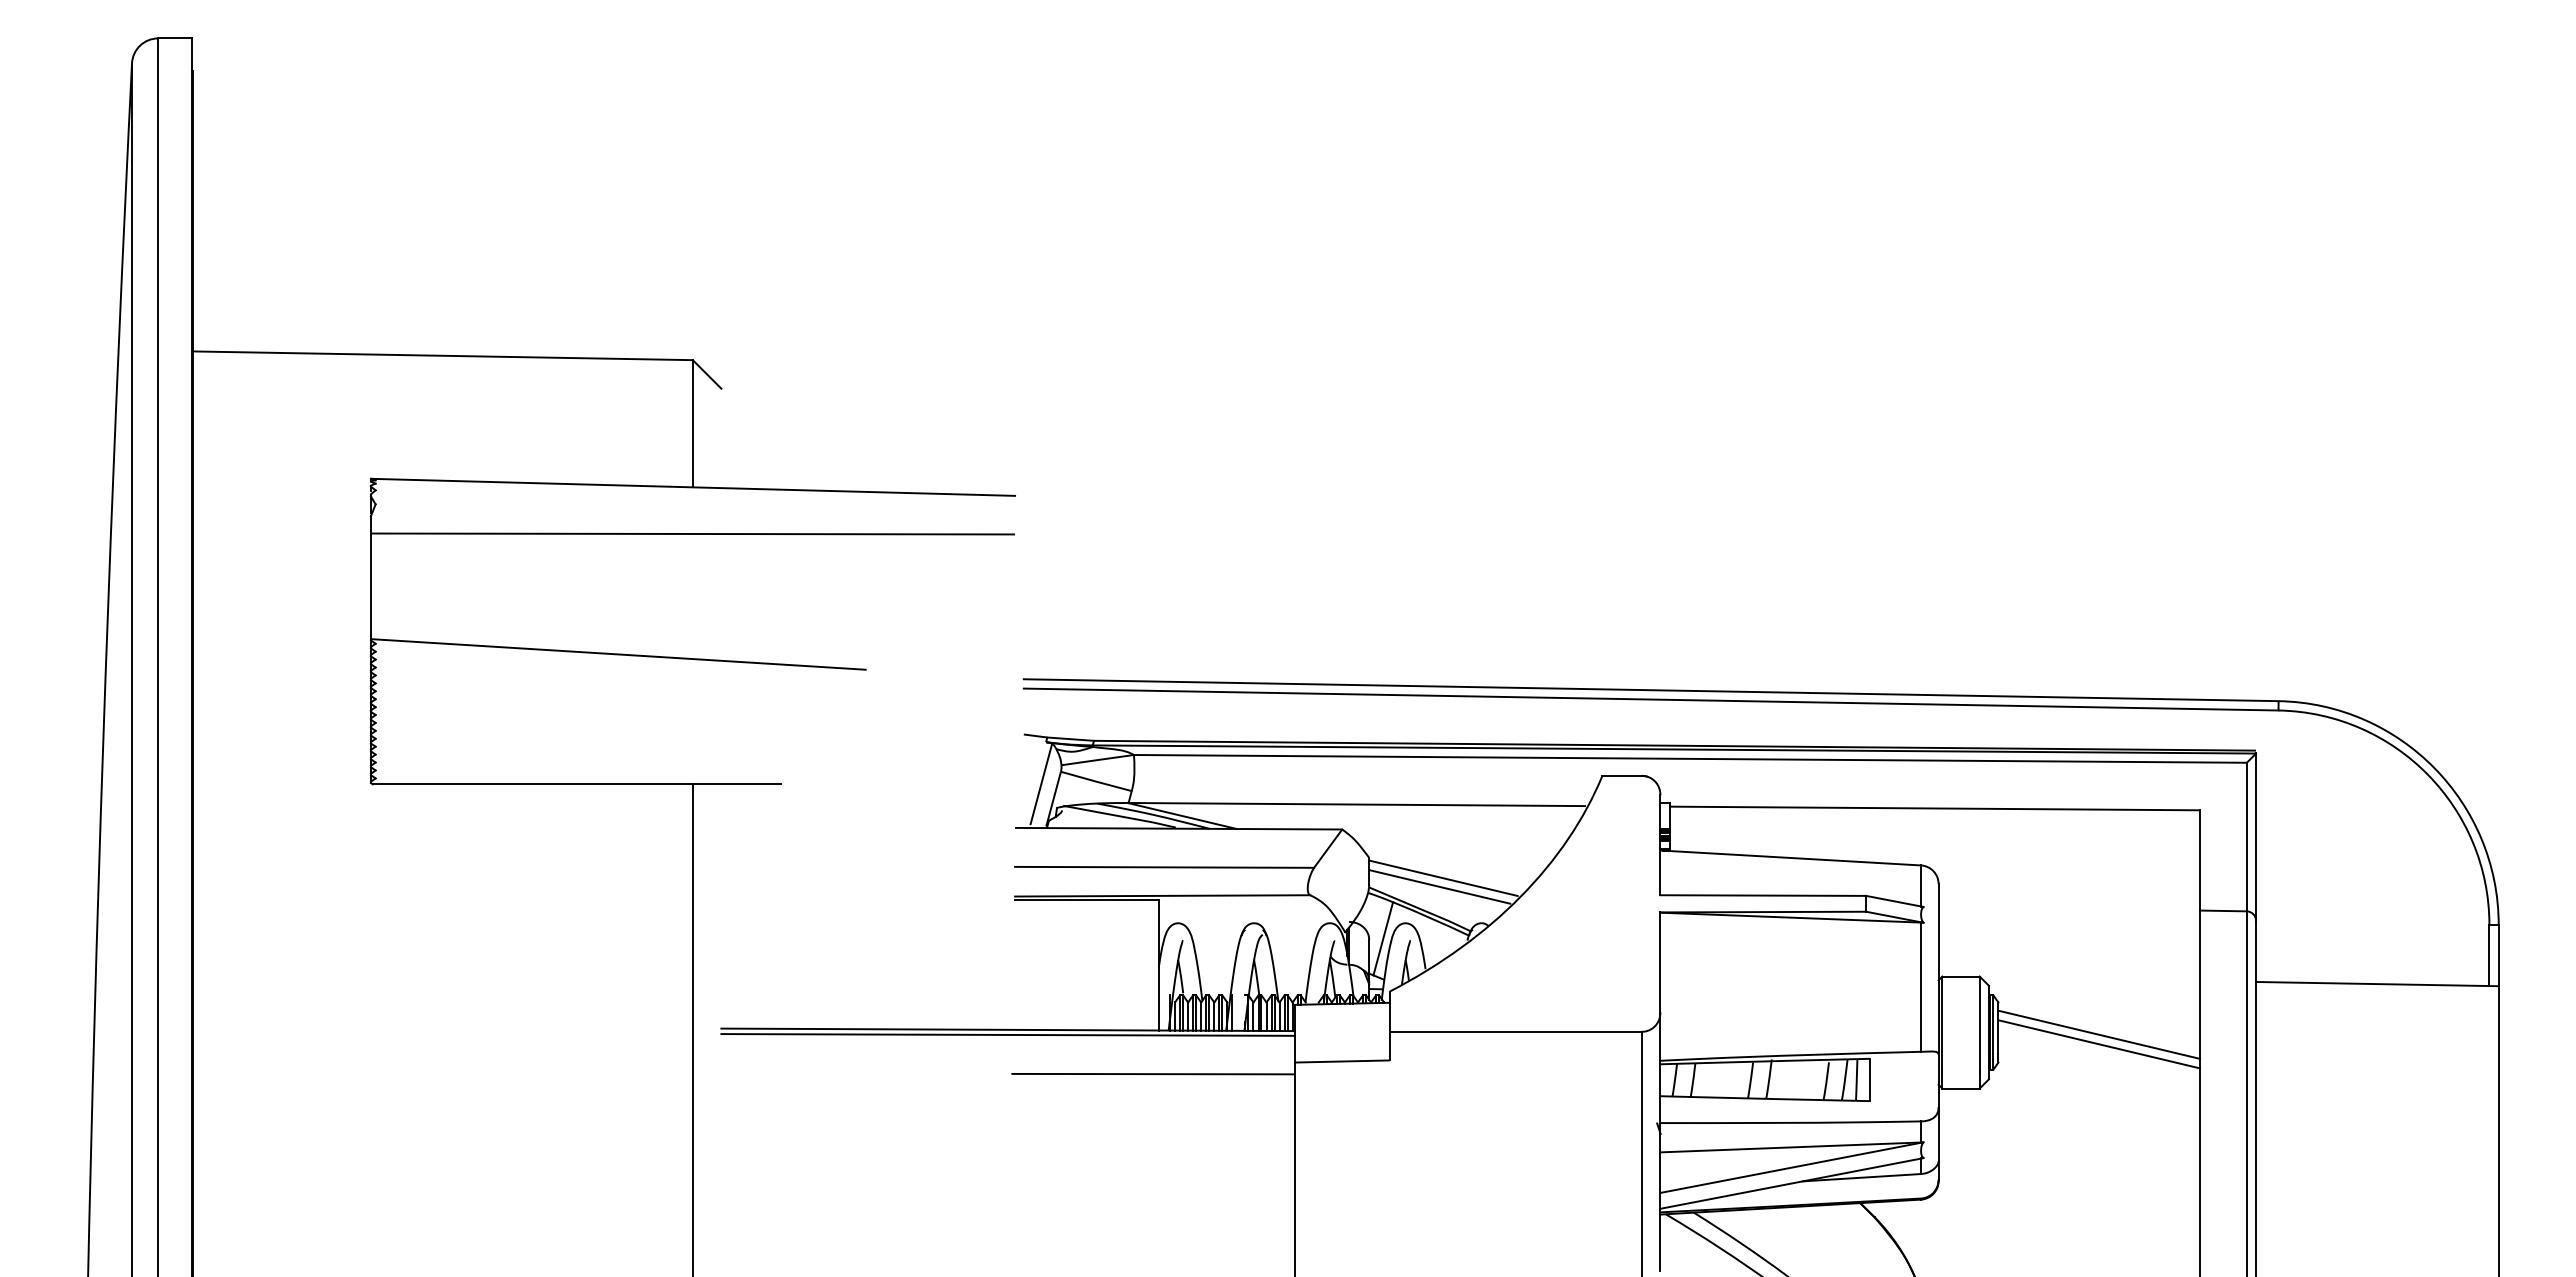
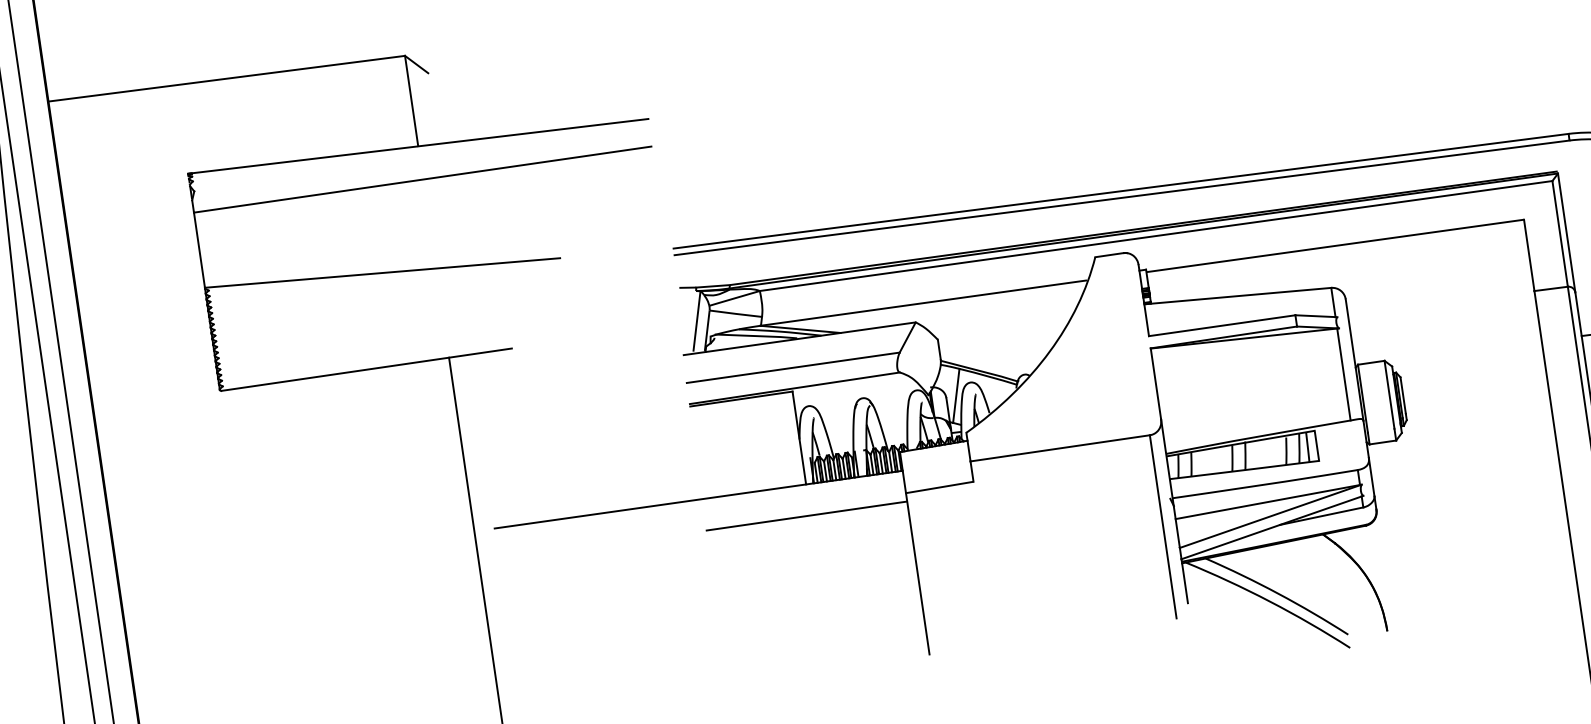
line: (1443, 877) -> (992, 346), removed
line: (1439, 886) -> (990, 352), removed
line: (1007, 1034) -> (698, 503), removed
line: (2099, 1034) -> (1475, 389), removed
line: (2099, 1044) -> (1476, 396), removed

